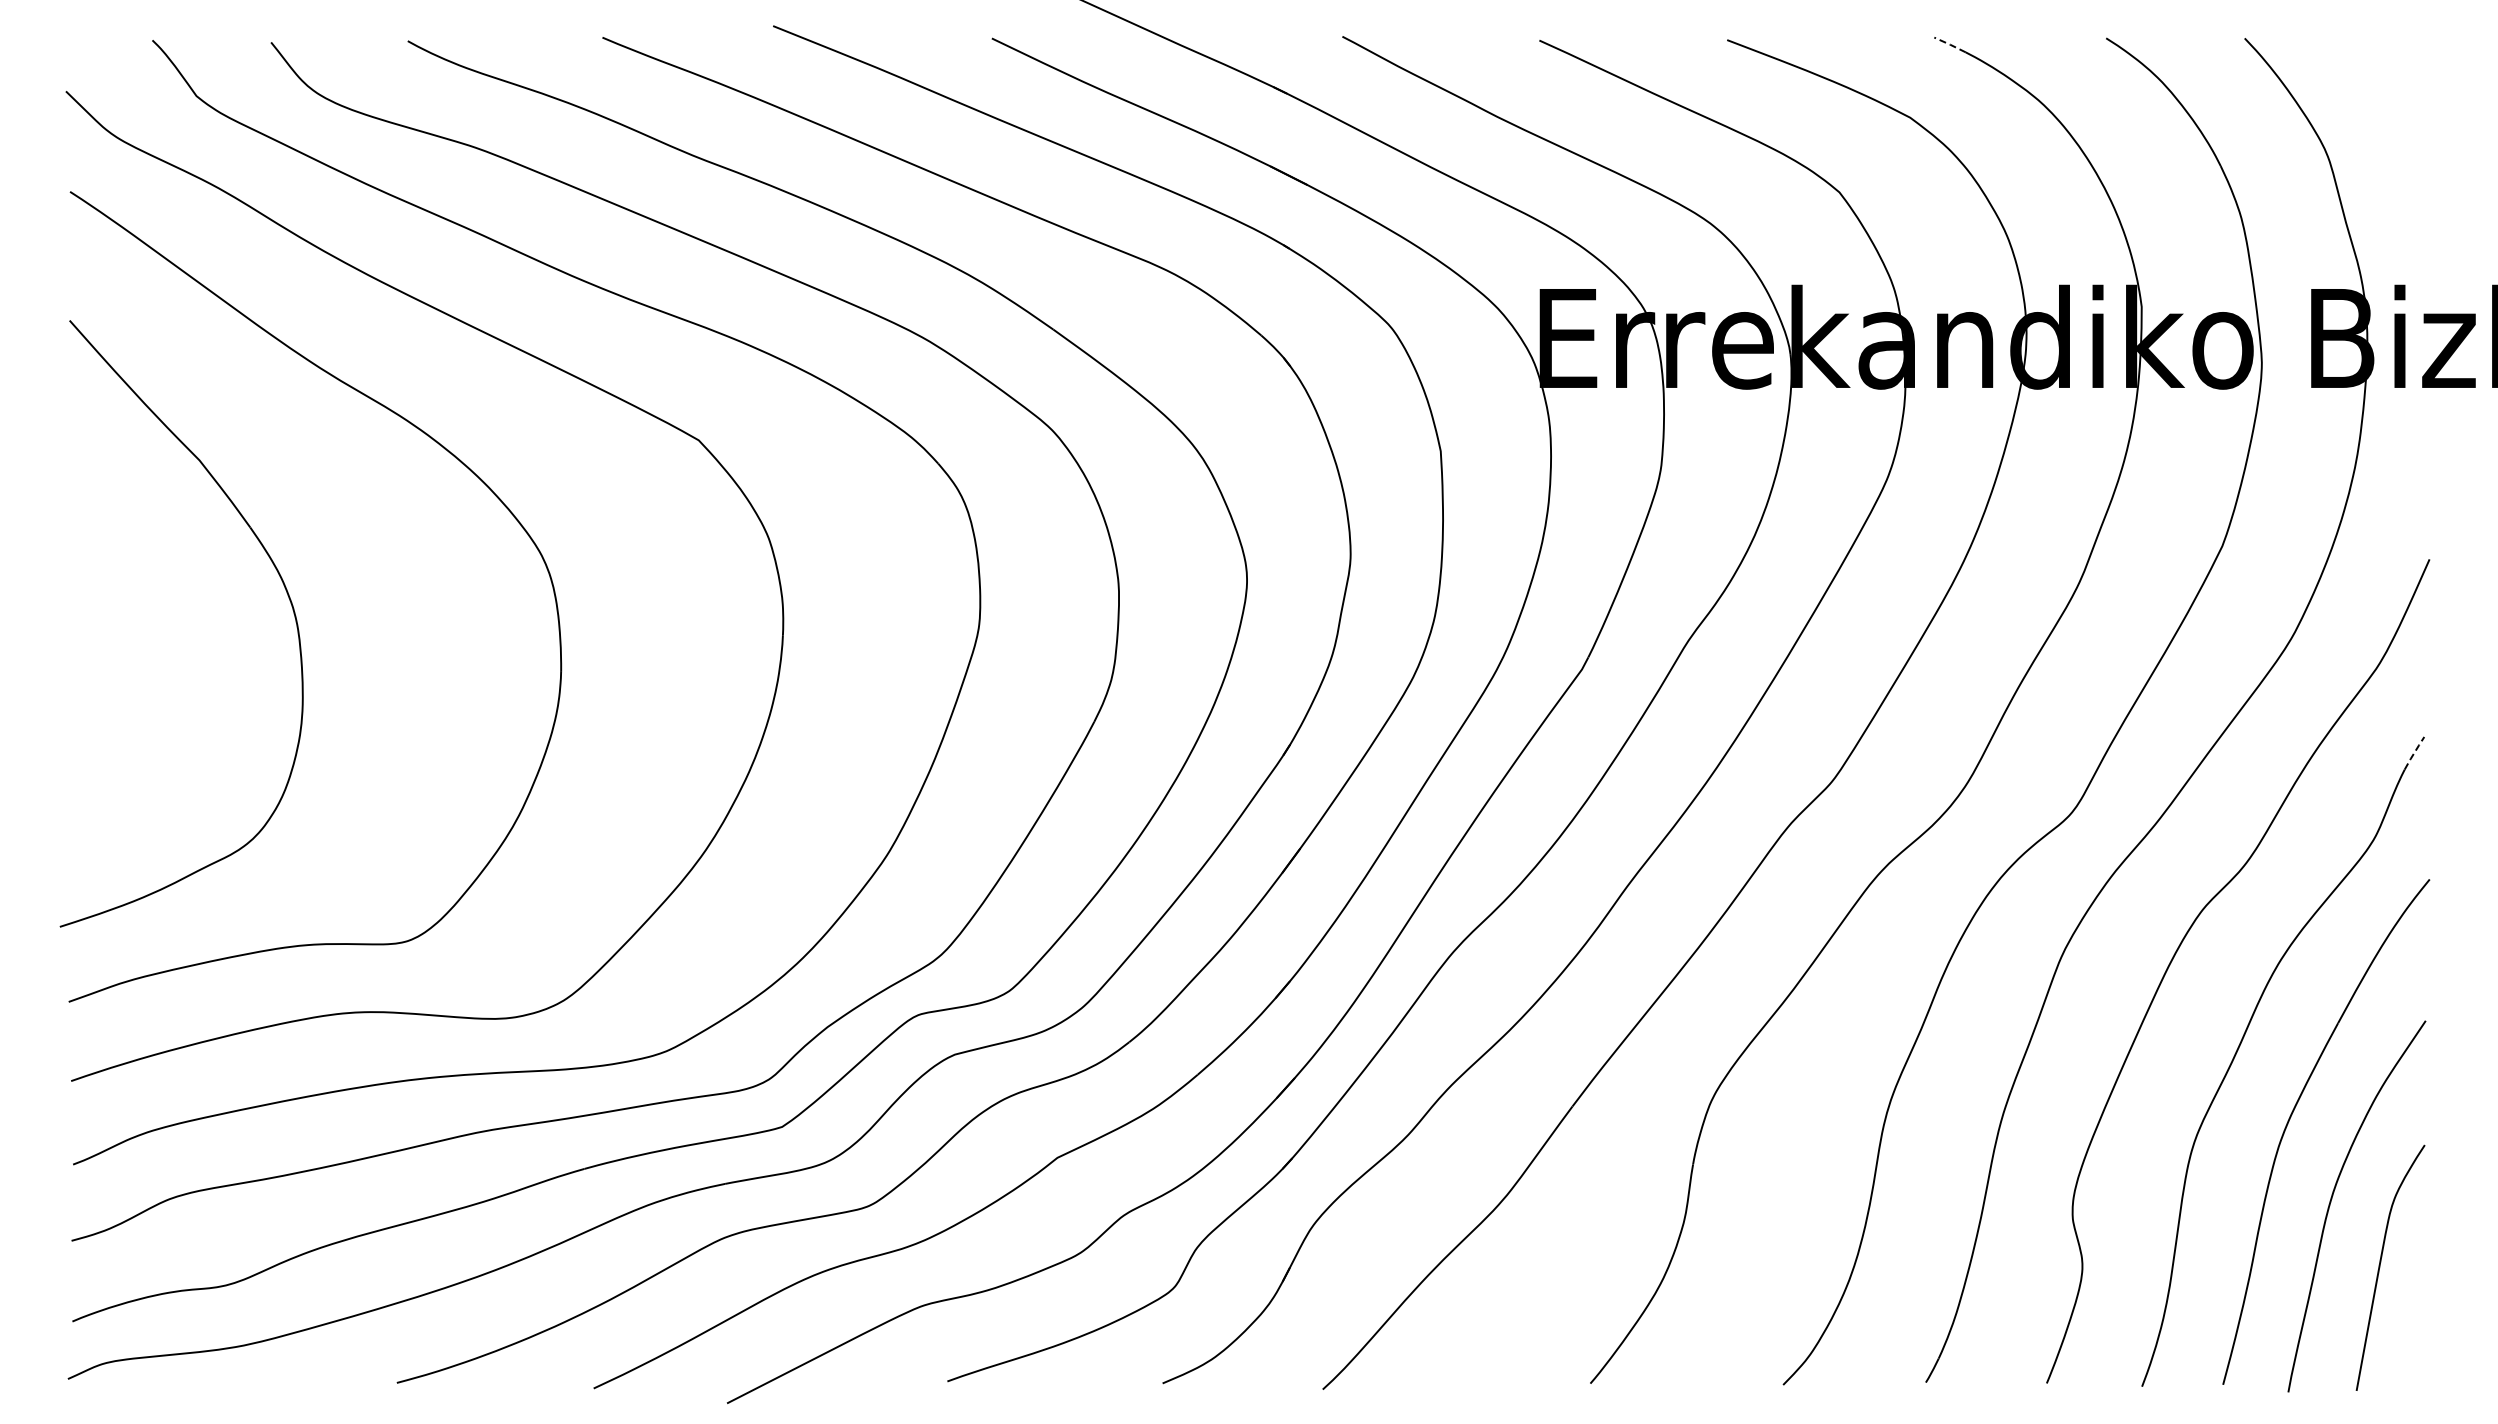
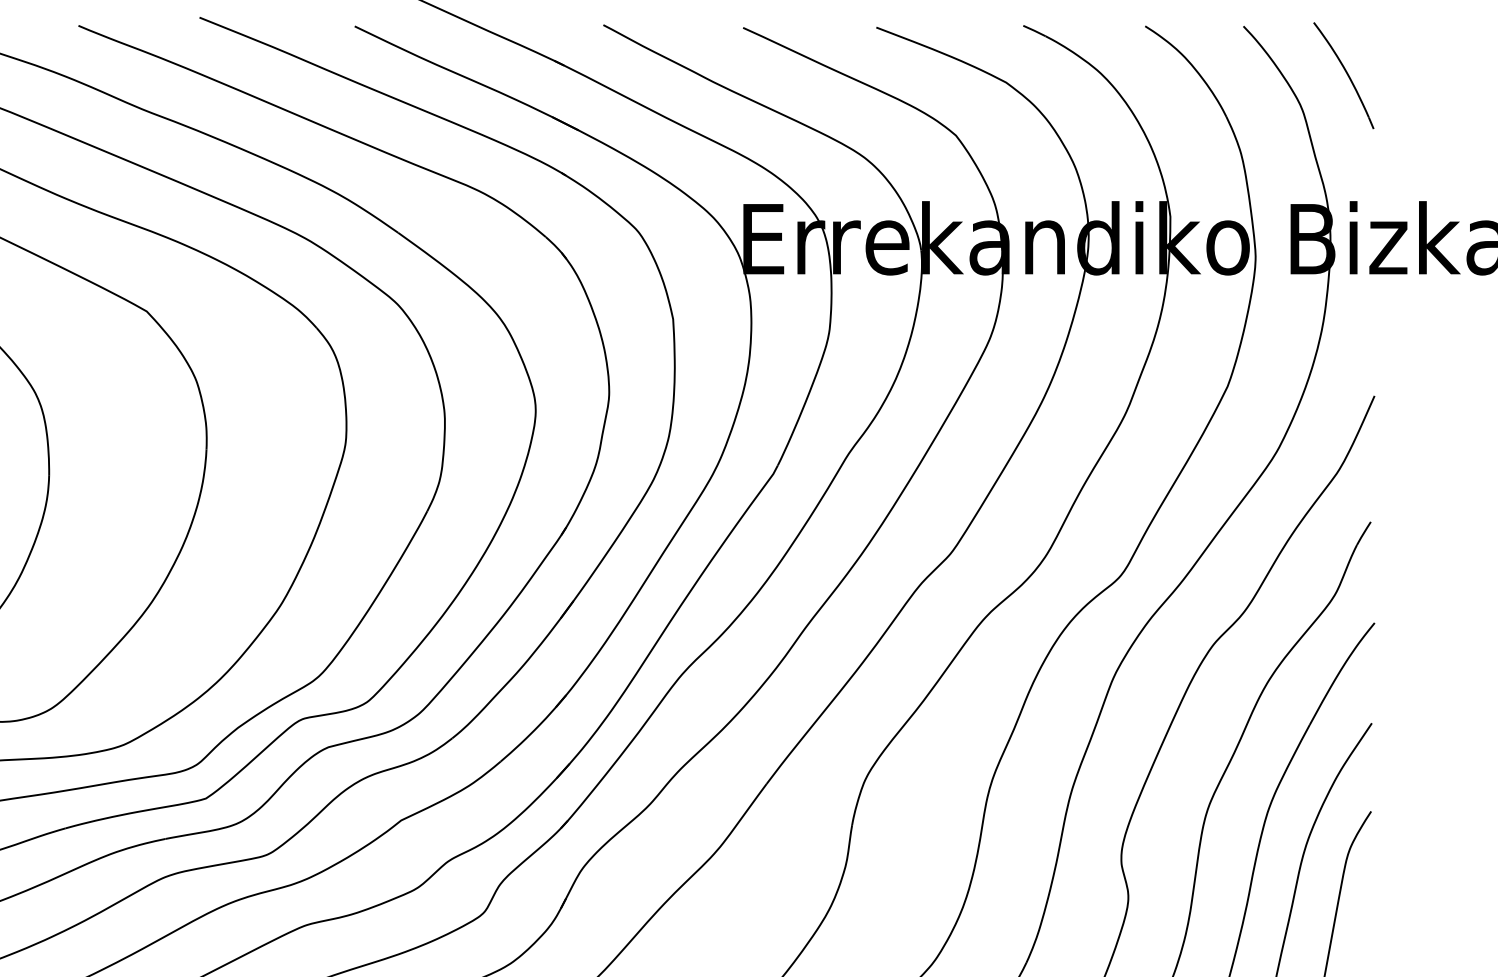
line: (1950, 44) -> (1034, 30), dashed -> solid
part: (2385, 107) -> (1343, 75), added
line: (2414, 753) -> (1363, 533), dashed -> solid

